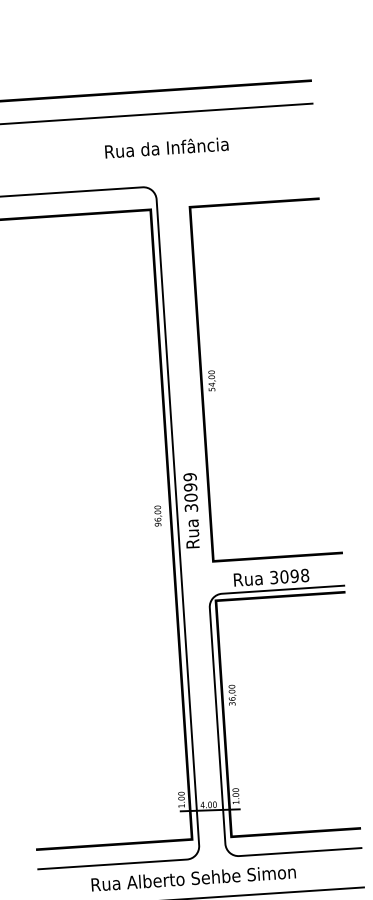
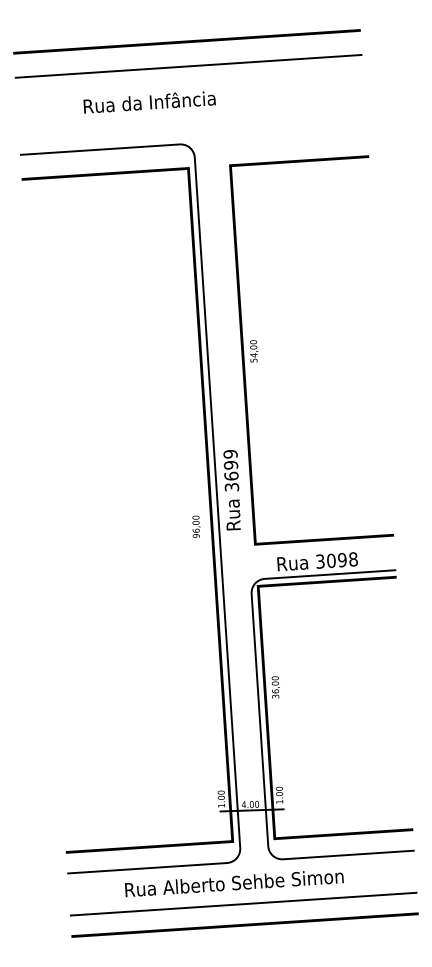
text: (166, 148) -> (149, 102), moved
text: (190, 497) -> (231, 475), 3099 -> 3699
text: (158, 515) -> (196, 526), moved

